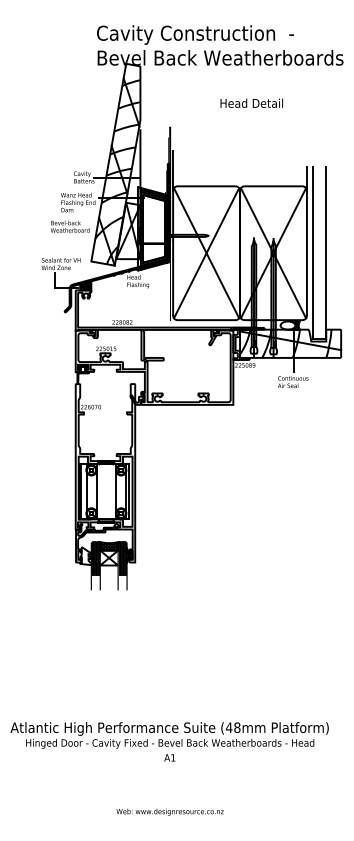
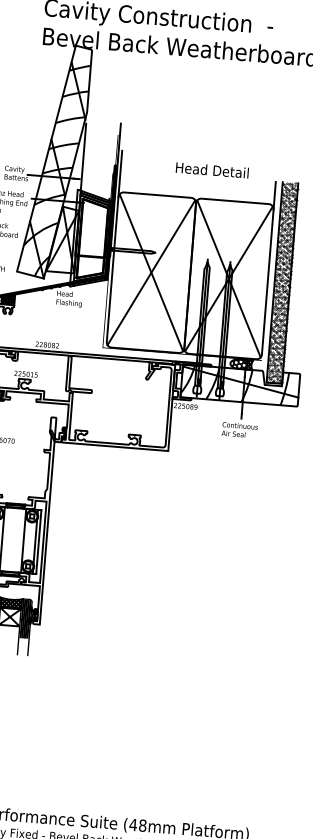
text: (251, 102) -> (212, 169), moved
hatch: (319, 252) -> (282, 282), added
hatch: (288, 325) -> (239, 364), added

